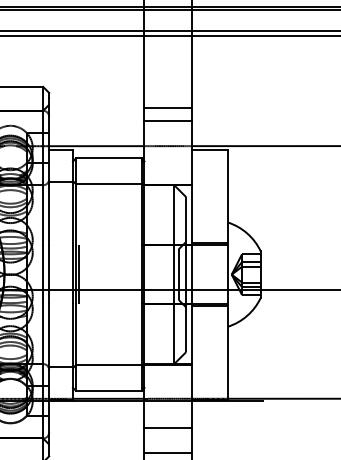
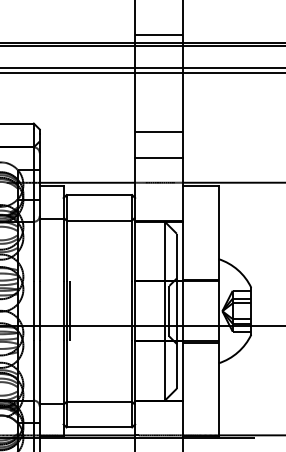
line: (168, 107) -> (159, 132), moved

